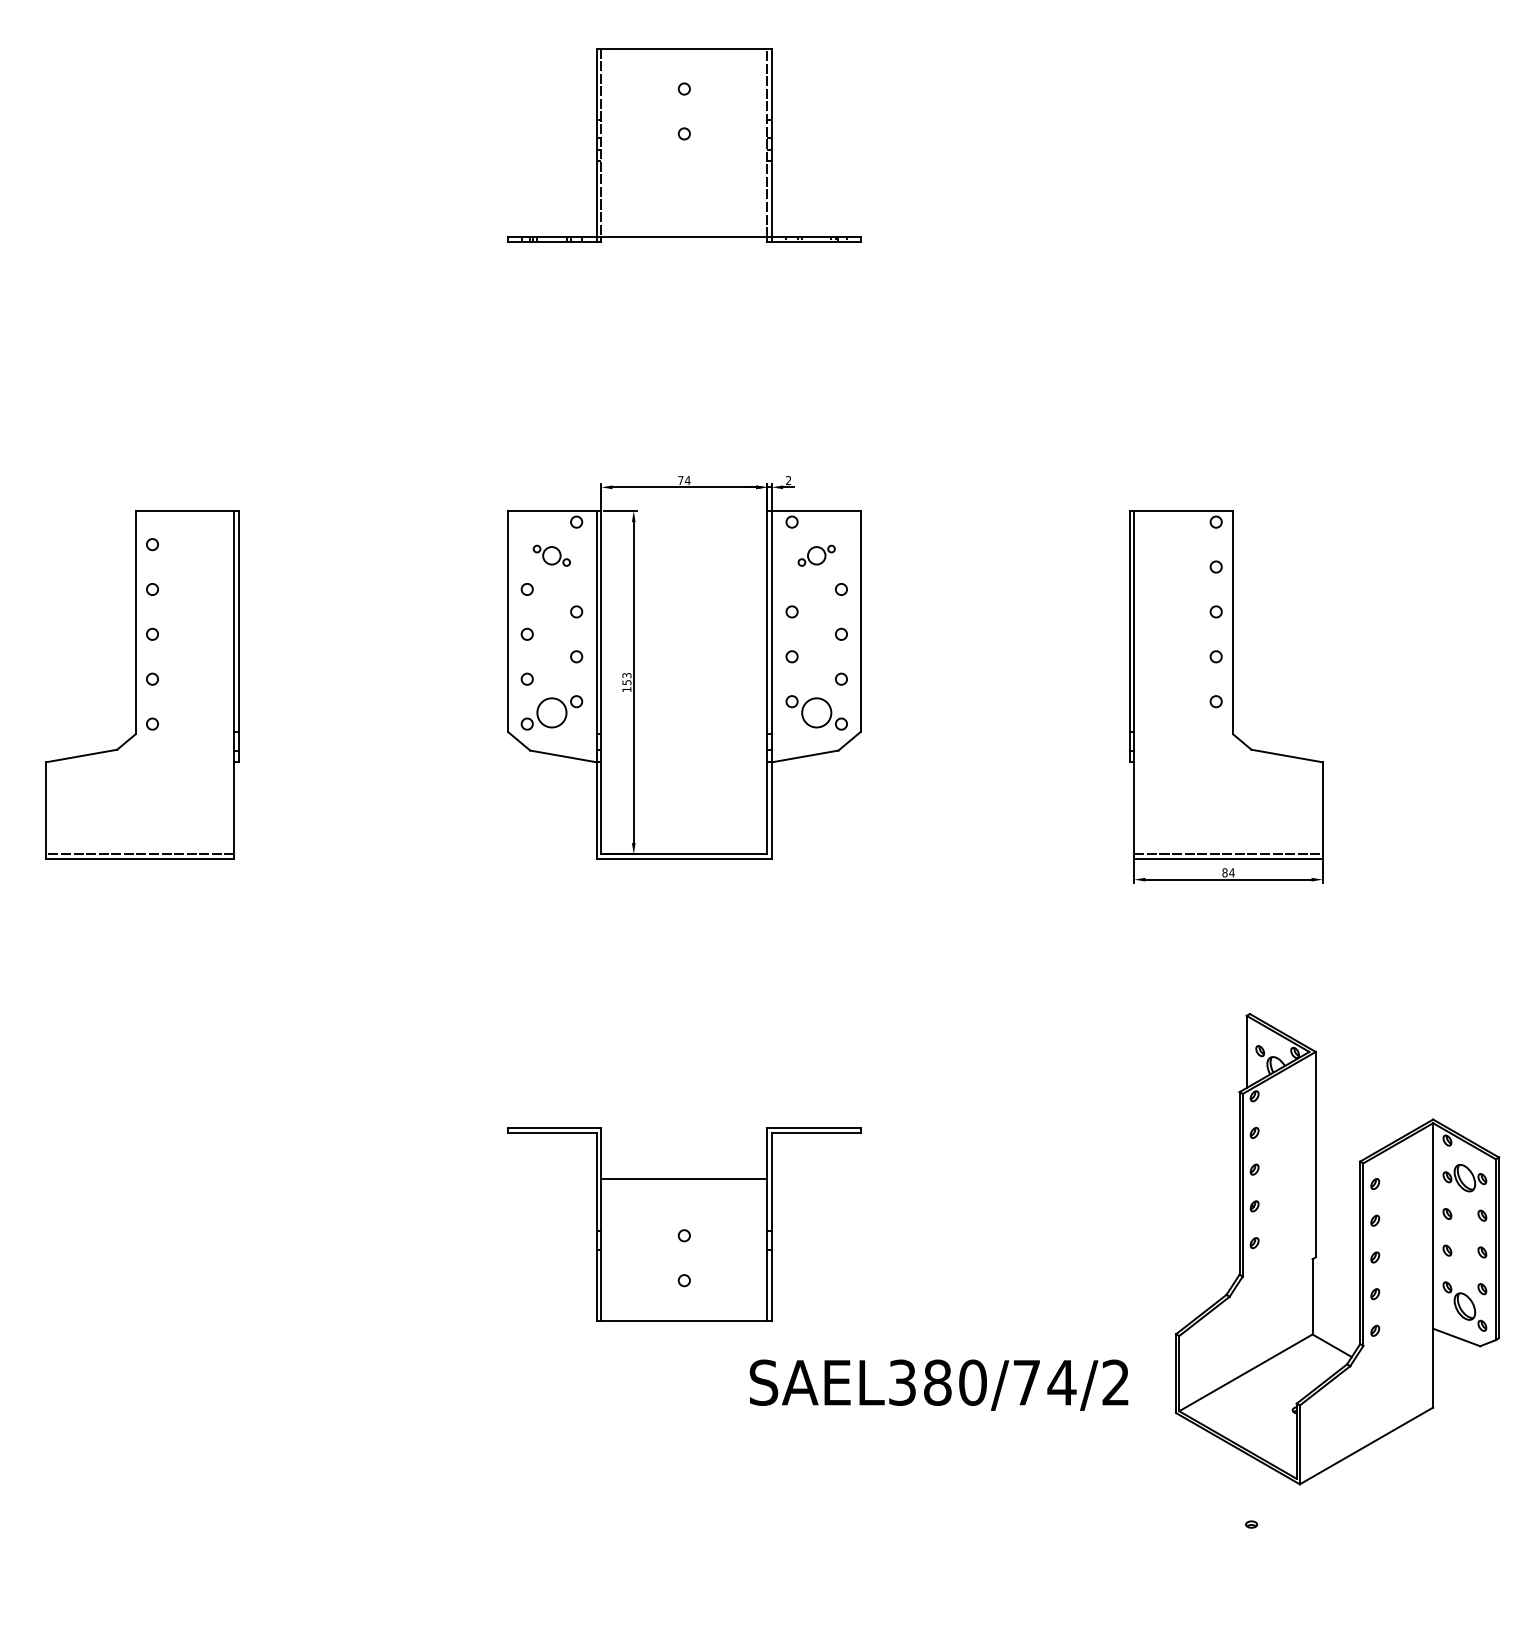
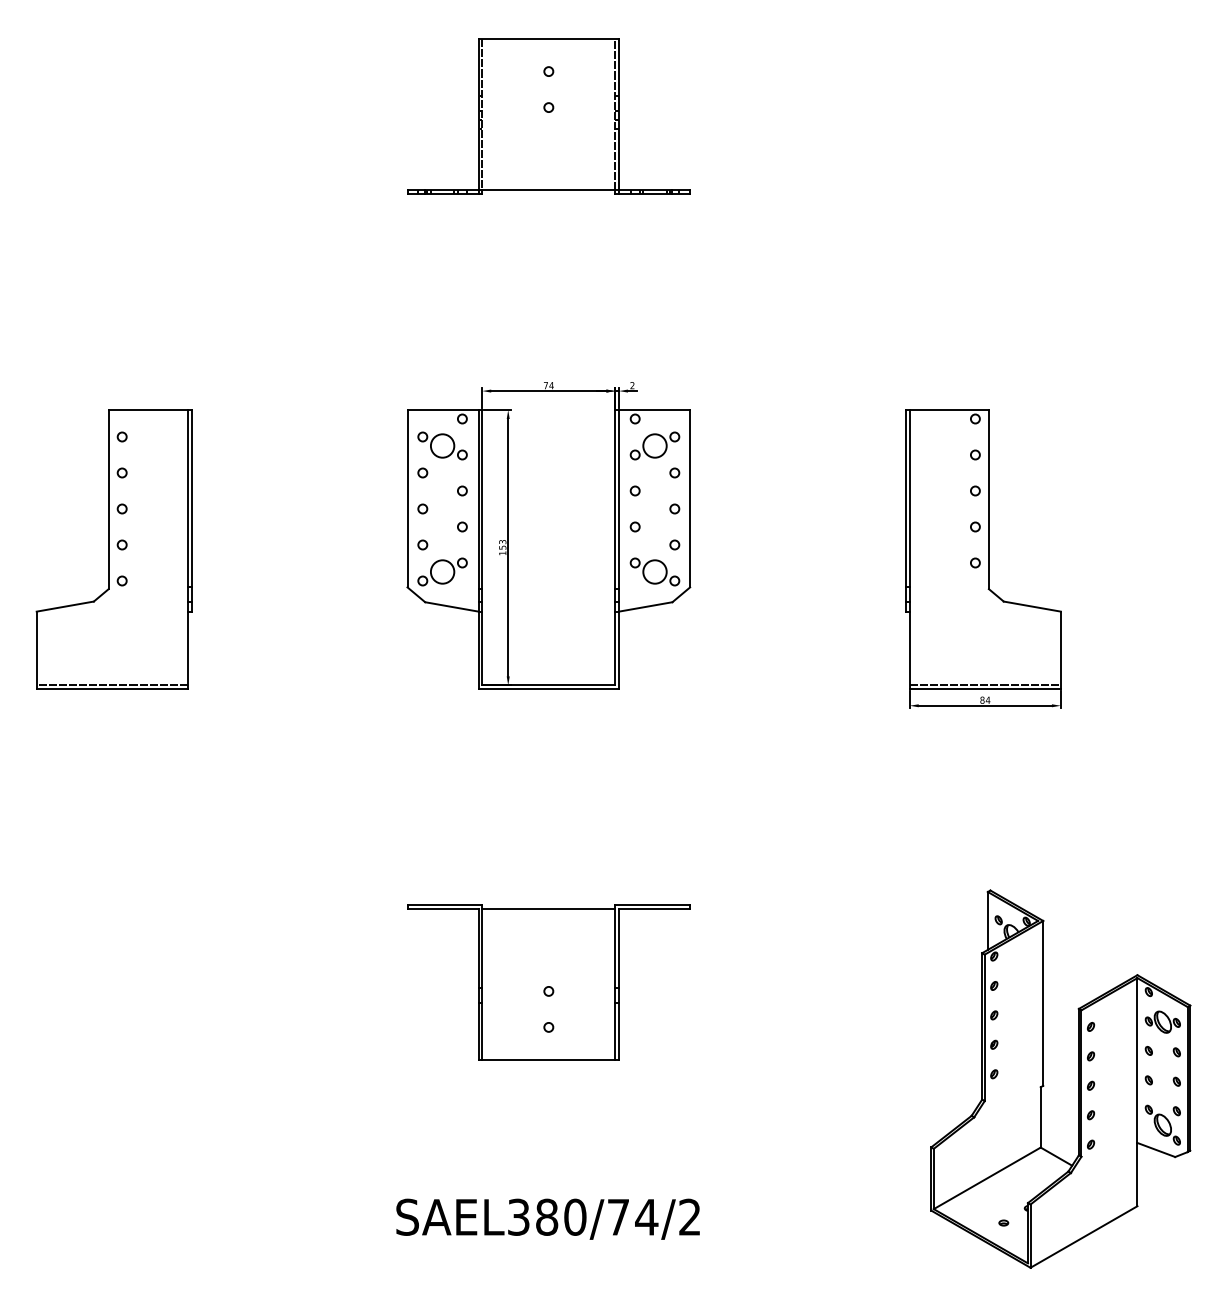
part: (551, 555) -> (442, 445), size x1.67
part: (816, 555) -> (654, 445), size x1.67
line: (683, 1178) -> (548, 908), moved
part: (1316, 1248) -> (1043, 1078), moved
text: (938, 1384) -> (547, 1218), moved

